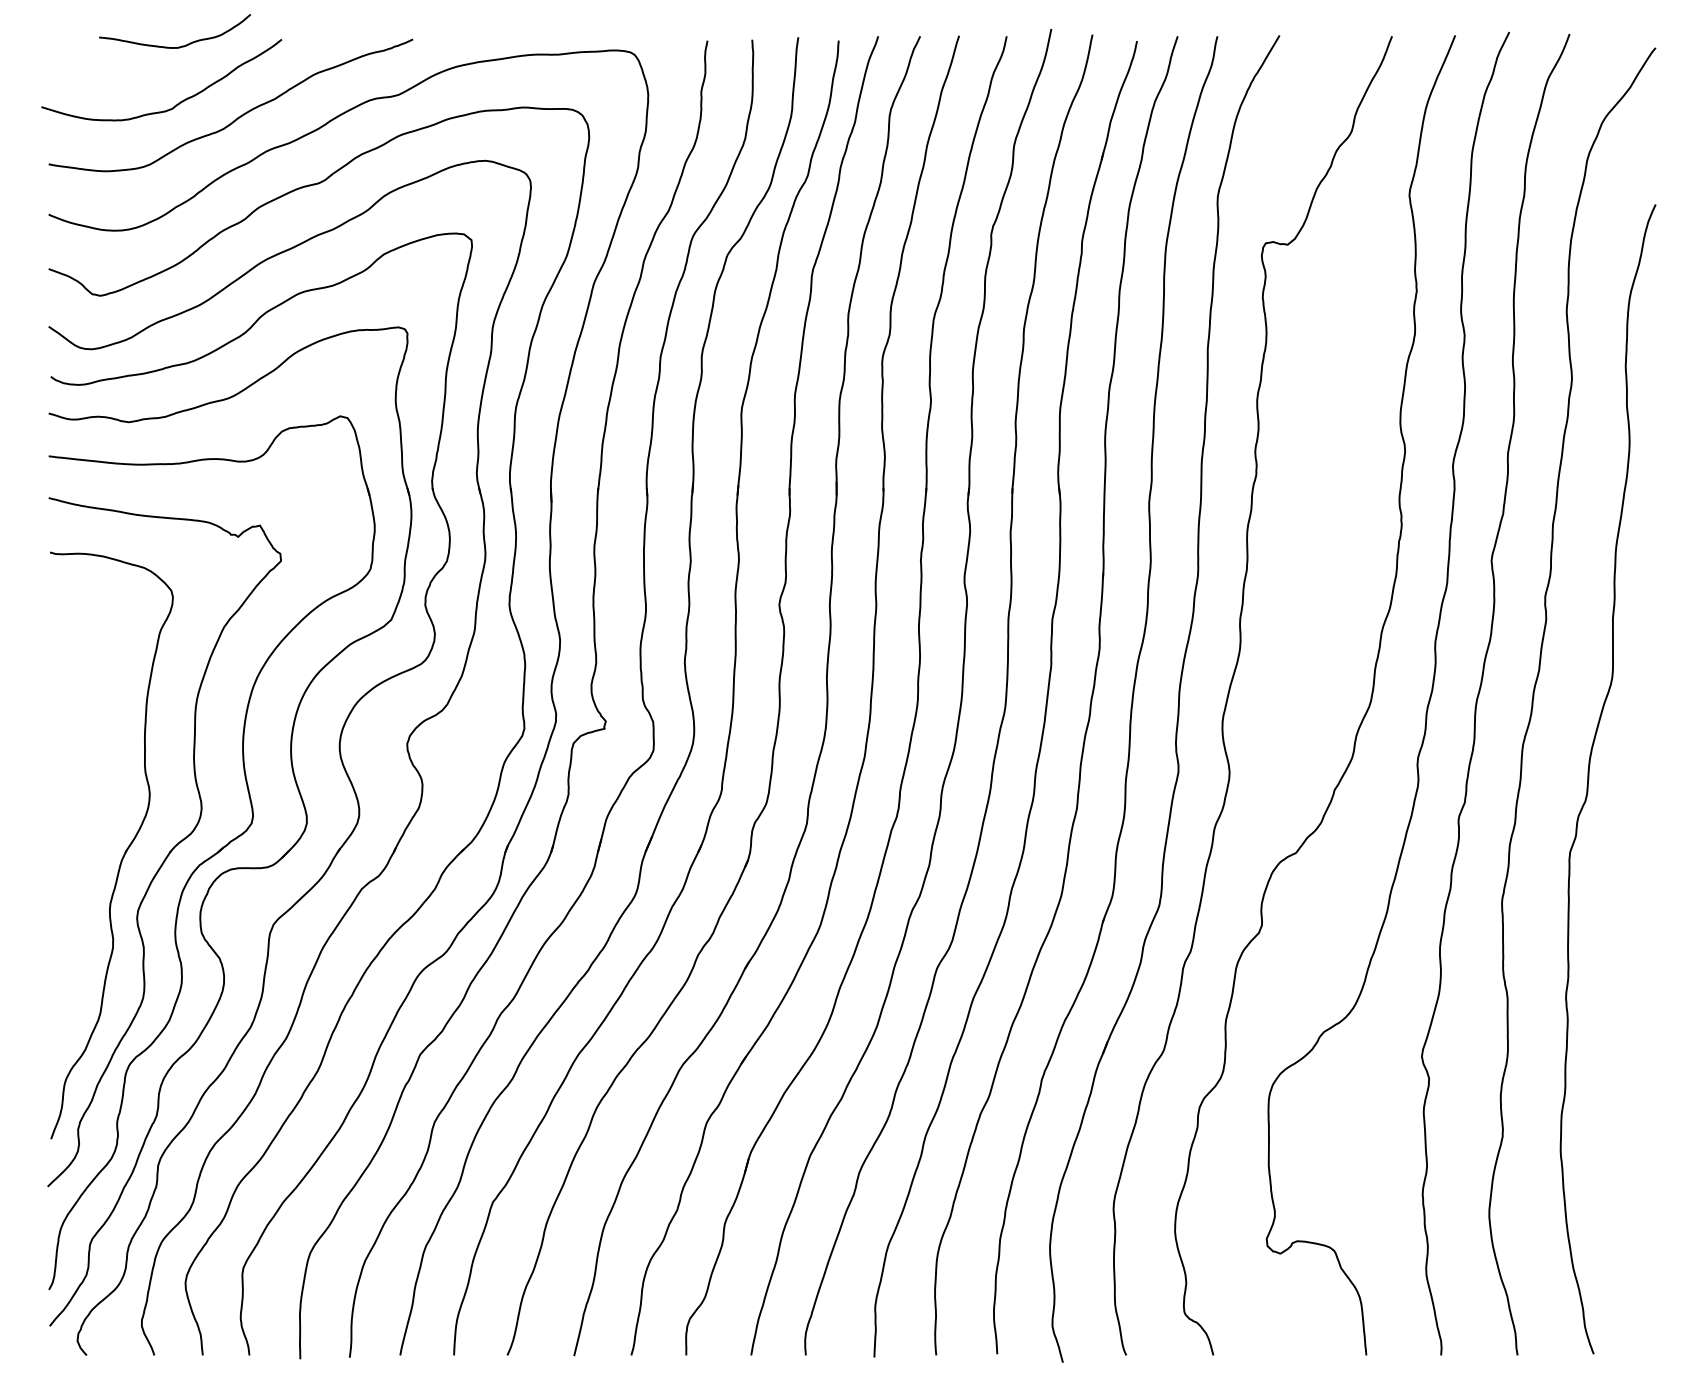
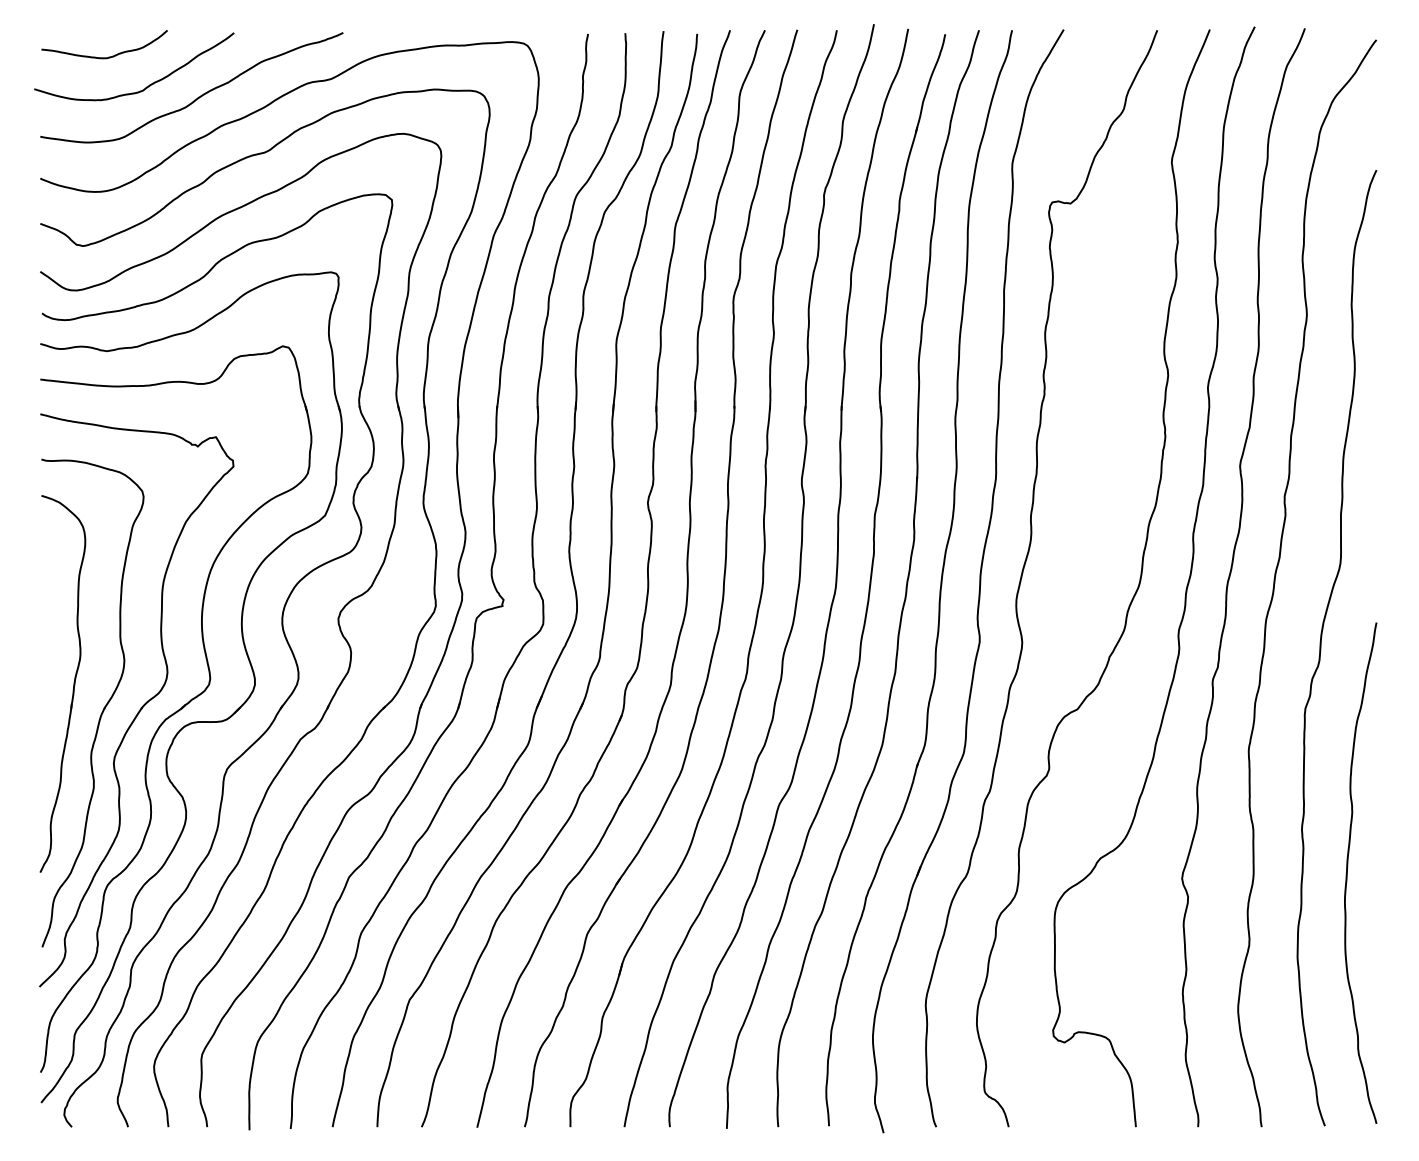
curve: (178, 46) -> (107, 57), moved
part: (88, 822) -> (73, 684), added
curve: (1621, 1047) -> (1348, 871), added

